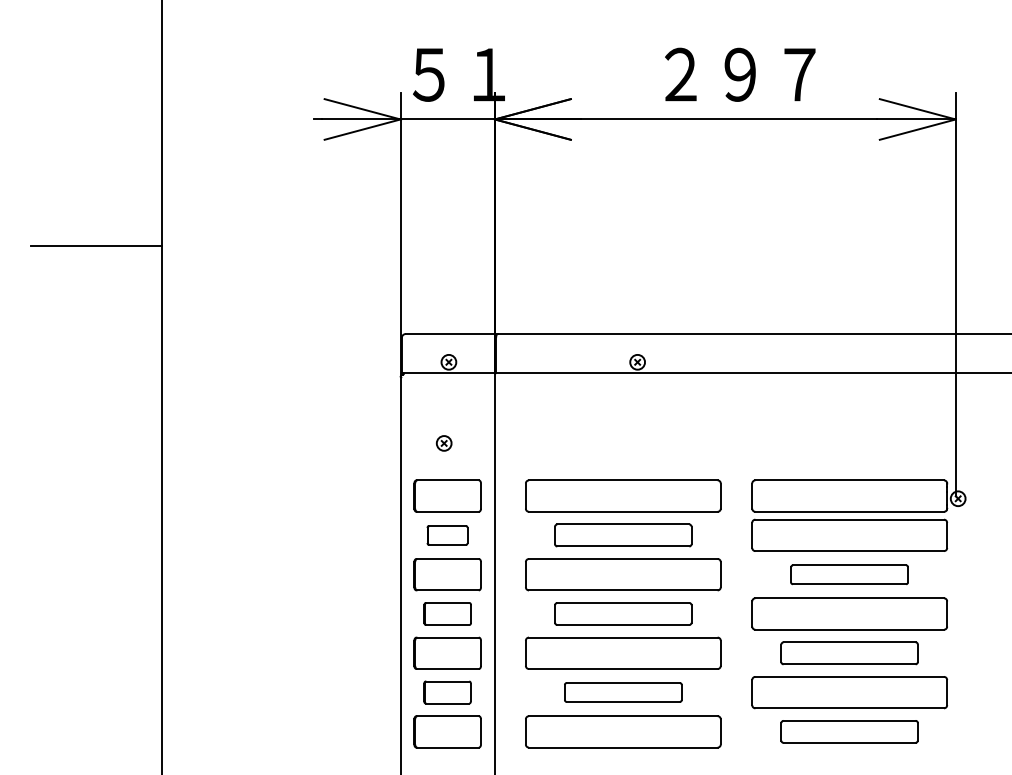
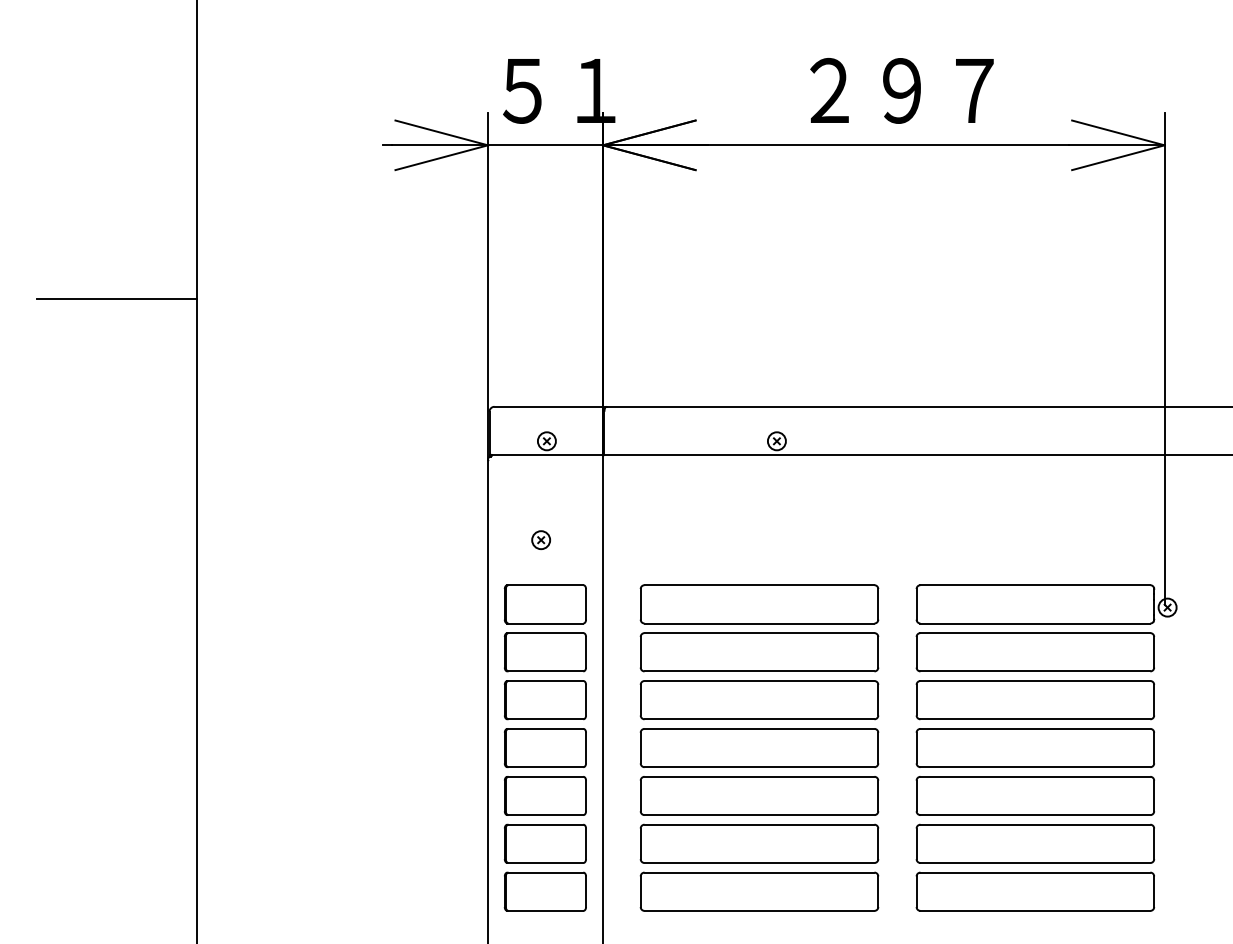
part: (446, 535) -> (544, 652), size x1.67
part: (623, 535) -> (759, 652), size x1.43
part: (848, 574) -> (1034, 700), size x1.67
part: (447, 613) -> (545, 747), size x1.43
part: (623, 613) -> (759, 747), size x1.43
part: (848, 652) -> (1034, 795), size x1.43
part: (446, 692) -> (544, 843), size x1.43
part: (623, 692) -> (759, 843), size x1.67
part: (848, 731) -> (1034, 891), size x1.43

